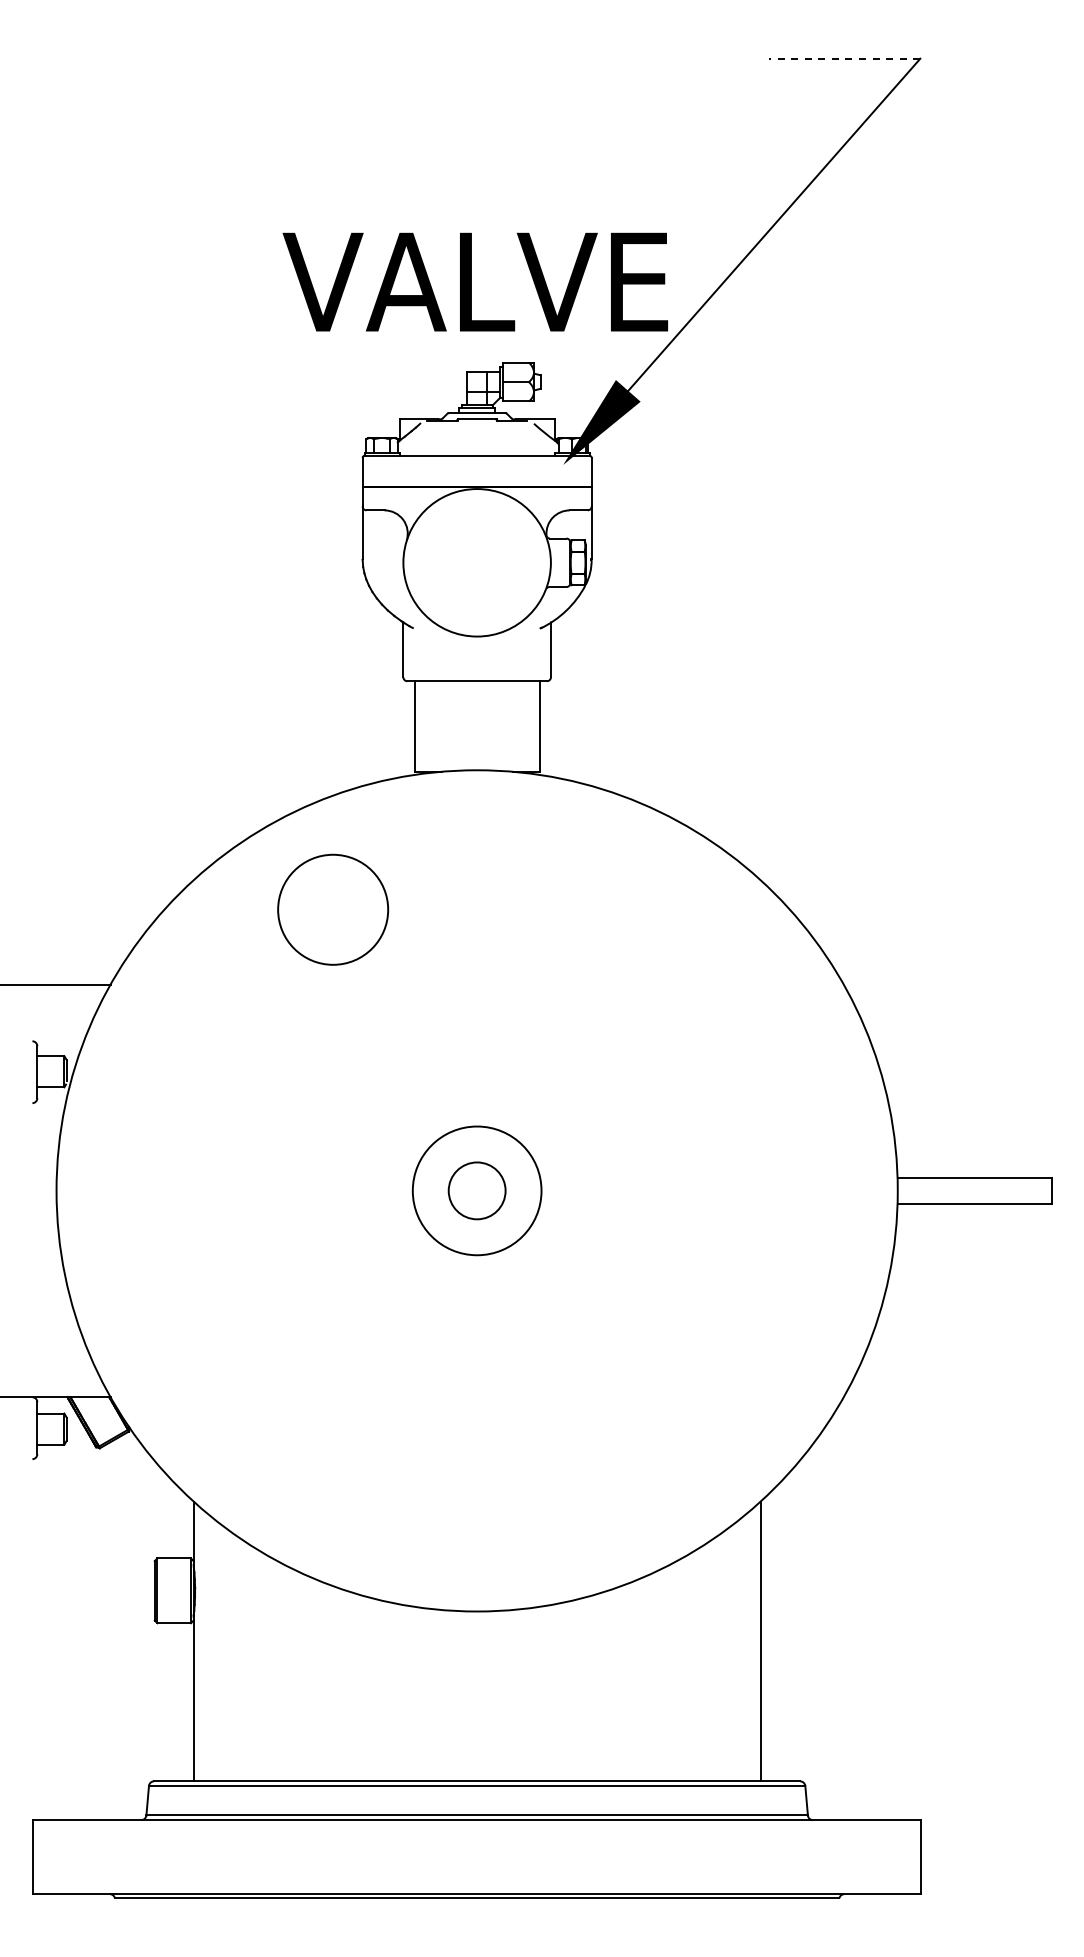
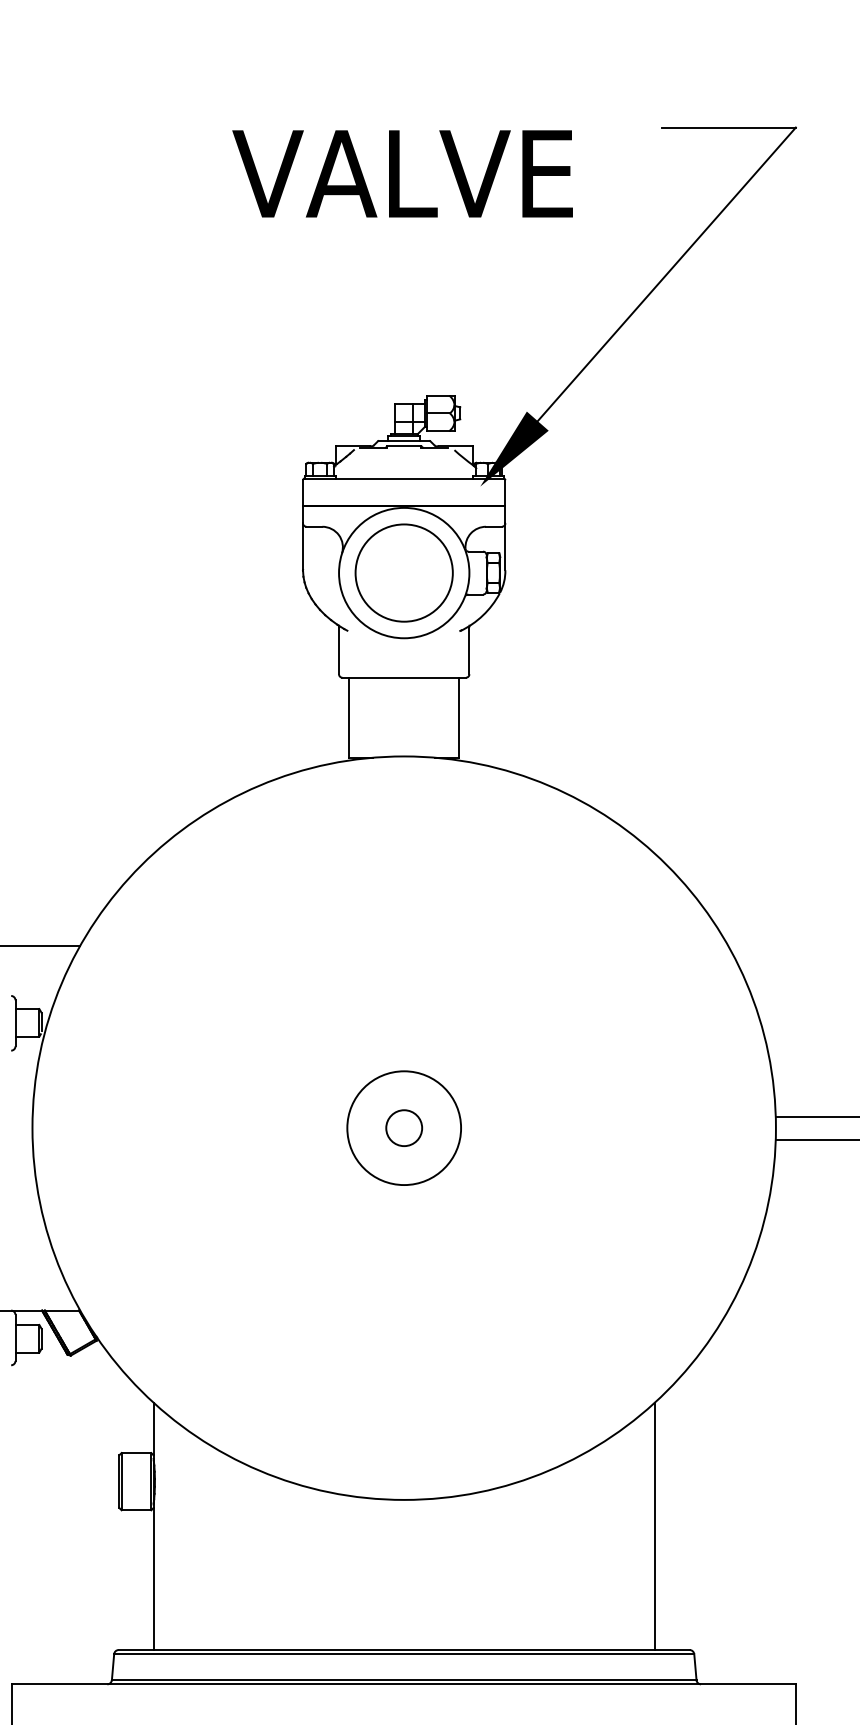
line: (844, 58) -> (728, 127), dashed -> solid
text: (474, 281) -> (401, 173), moved
circle: (333, 909) -> (404, 572), moved
circle: (476, 1190) -> (403, 1127), size x0.71

